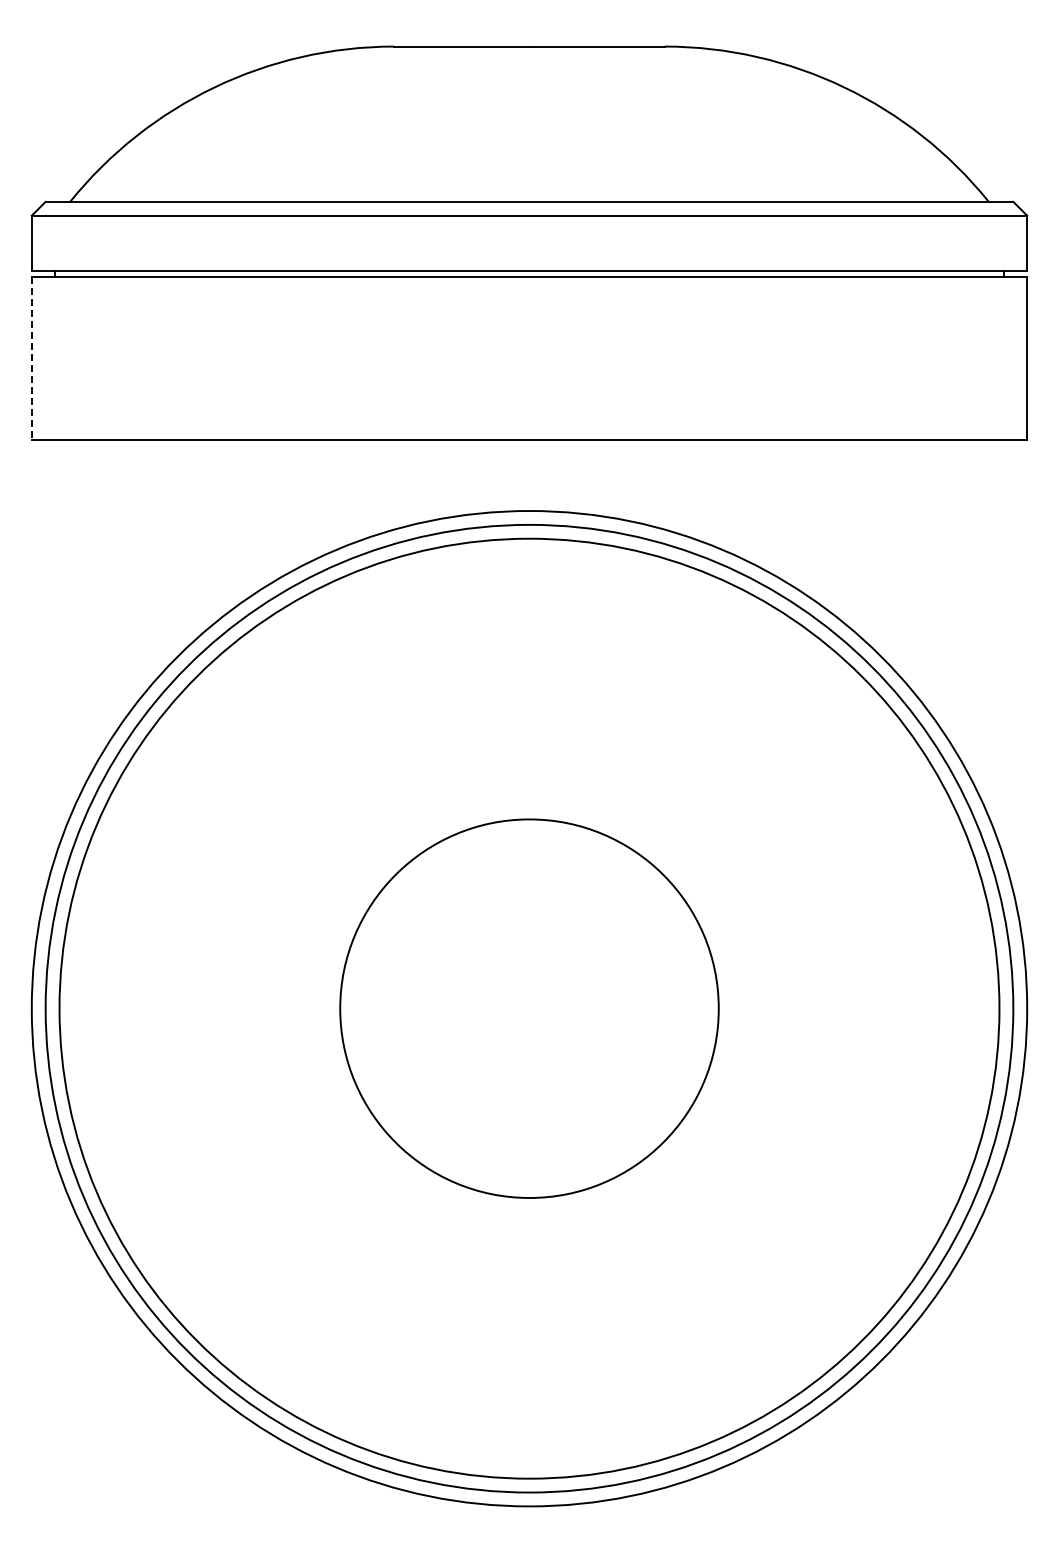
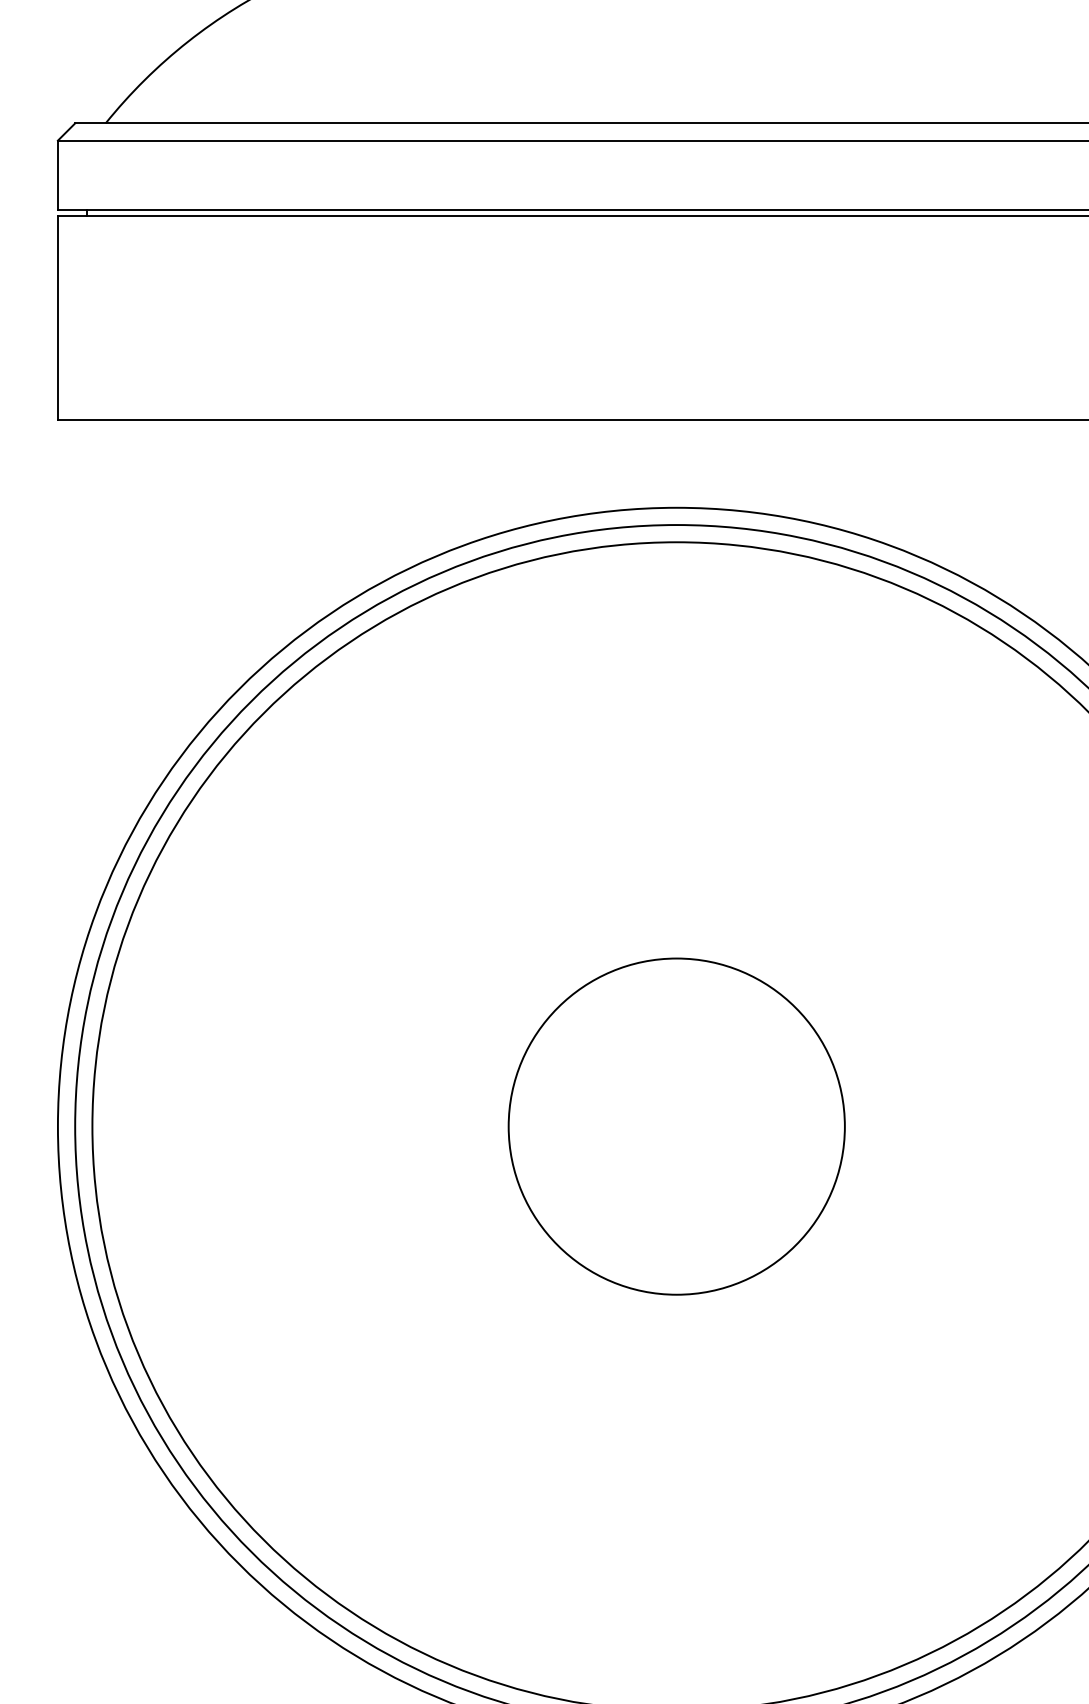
line: (31, 358) -> (57, 318), dashed -> solid
circle: (529, 1008) -> (676, 1126), size x0.71

